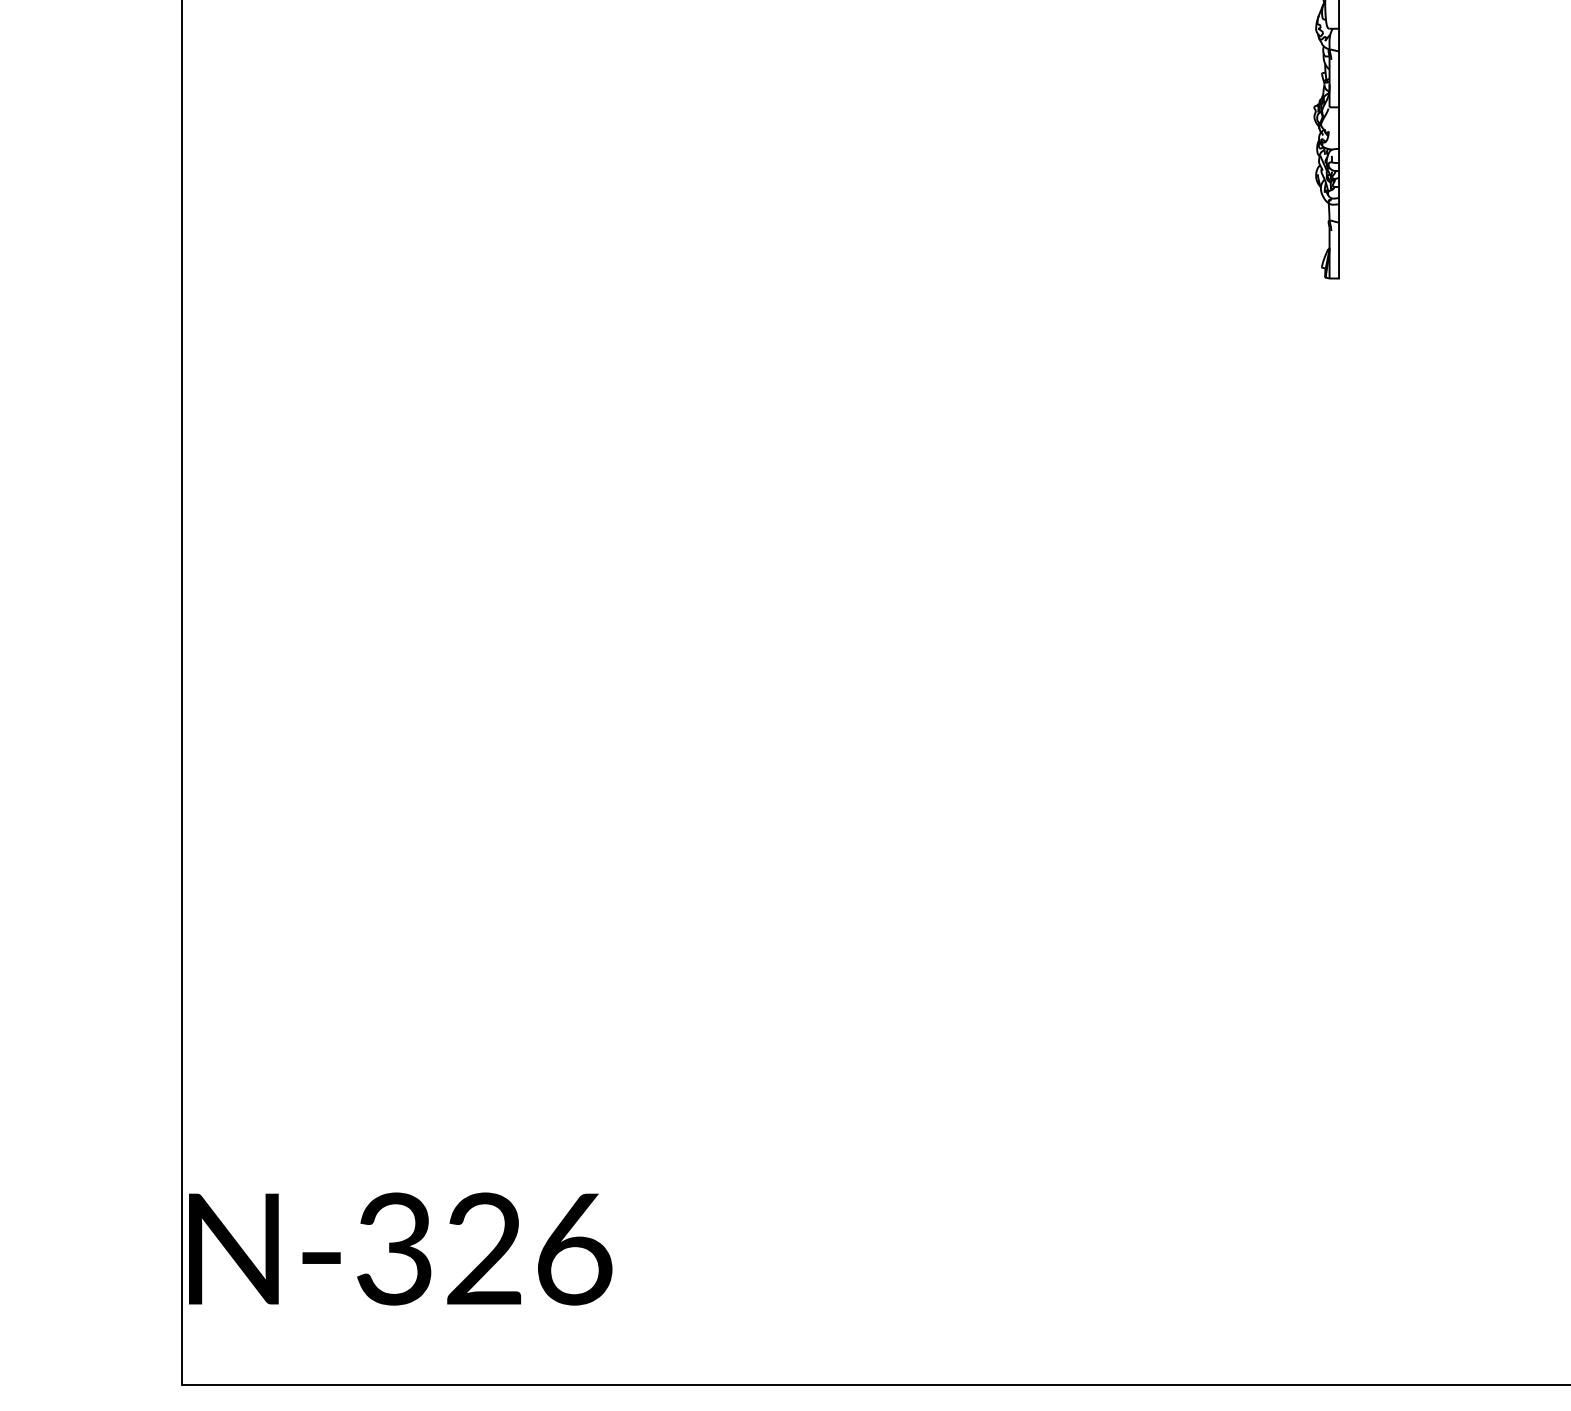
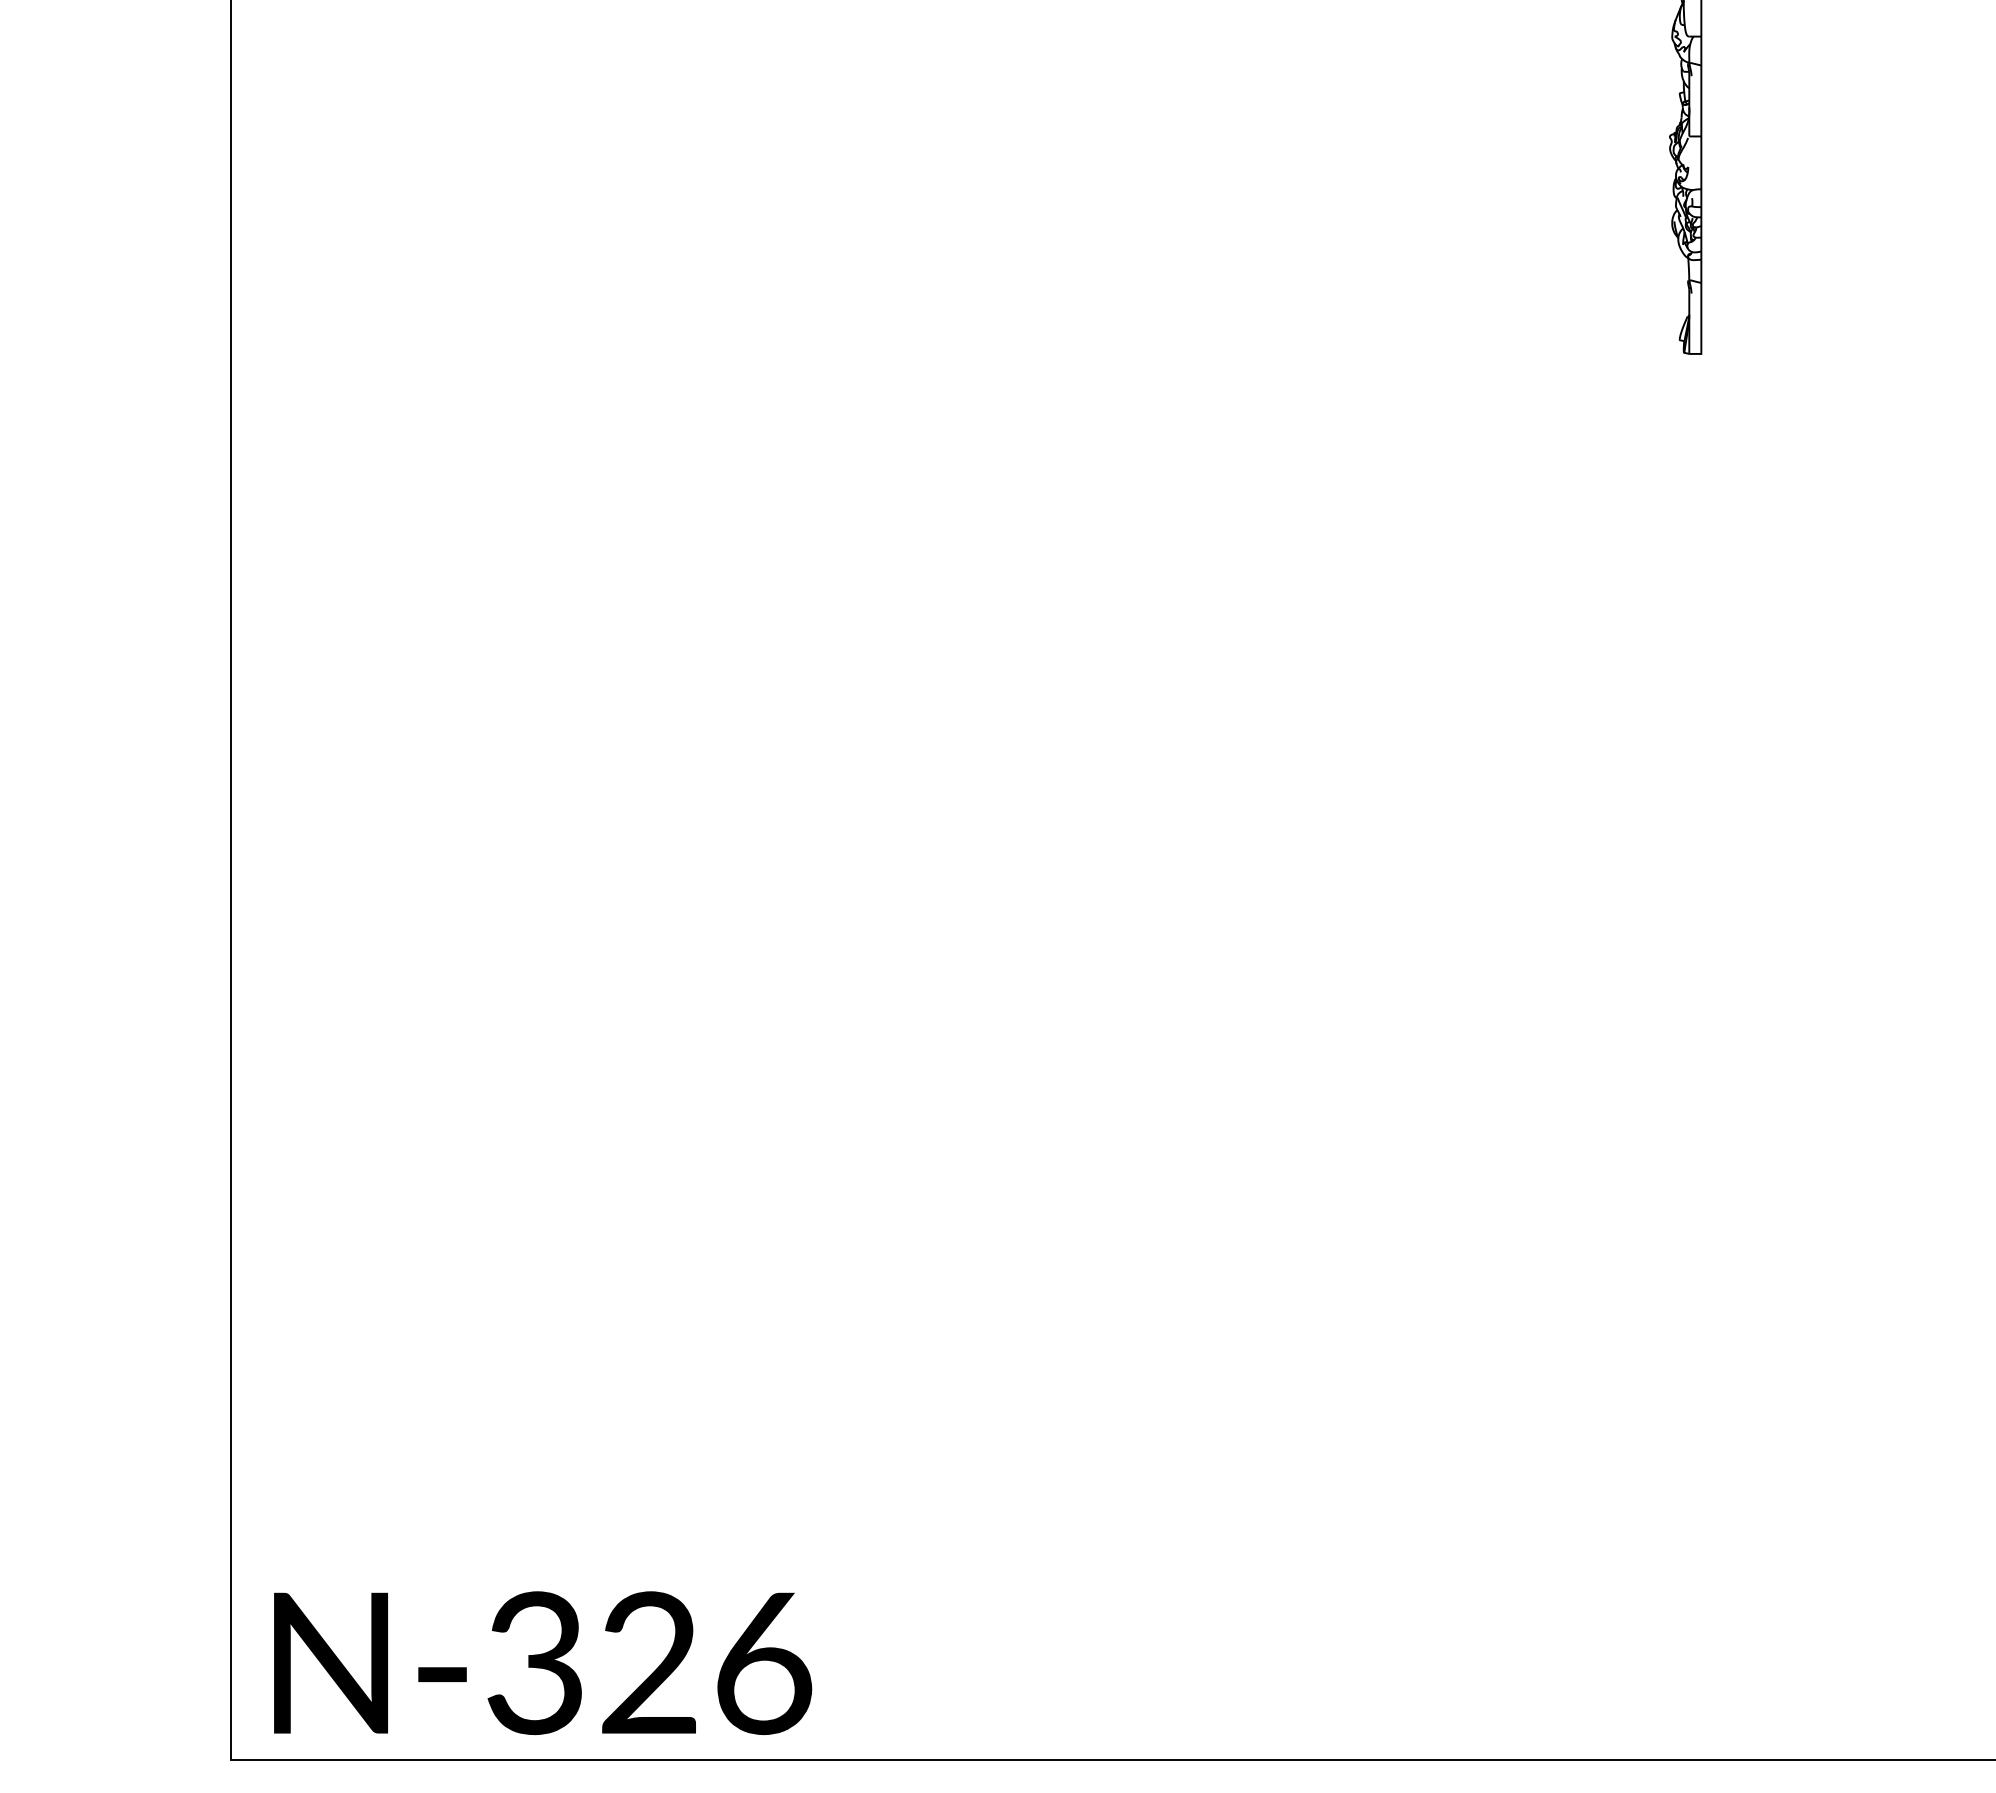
text: (401, 1248) -> (543, 1662), moved

